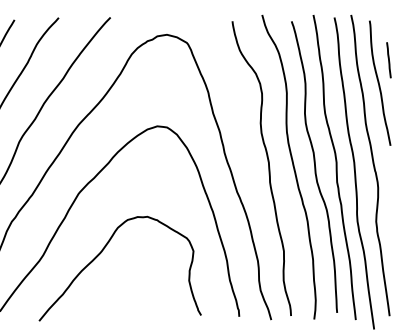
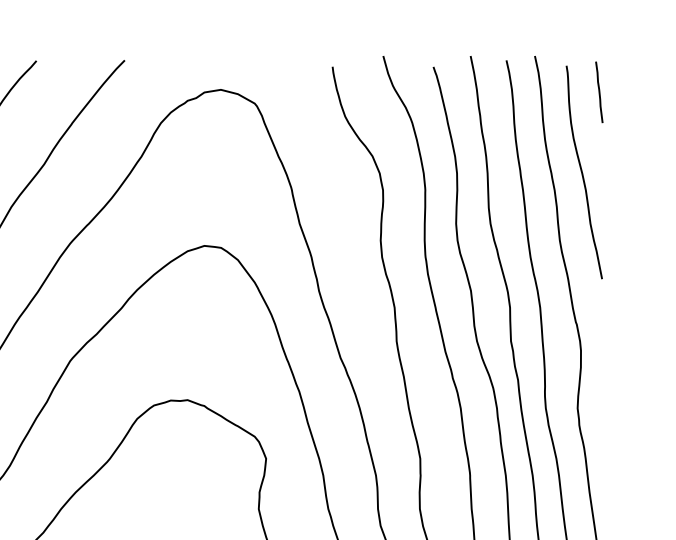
line: (388, 60) -> (598, 92), moved

